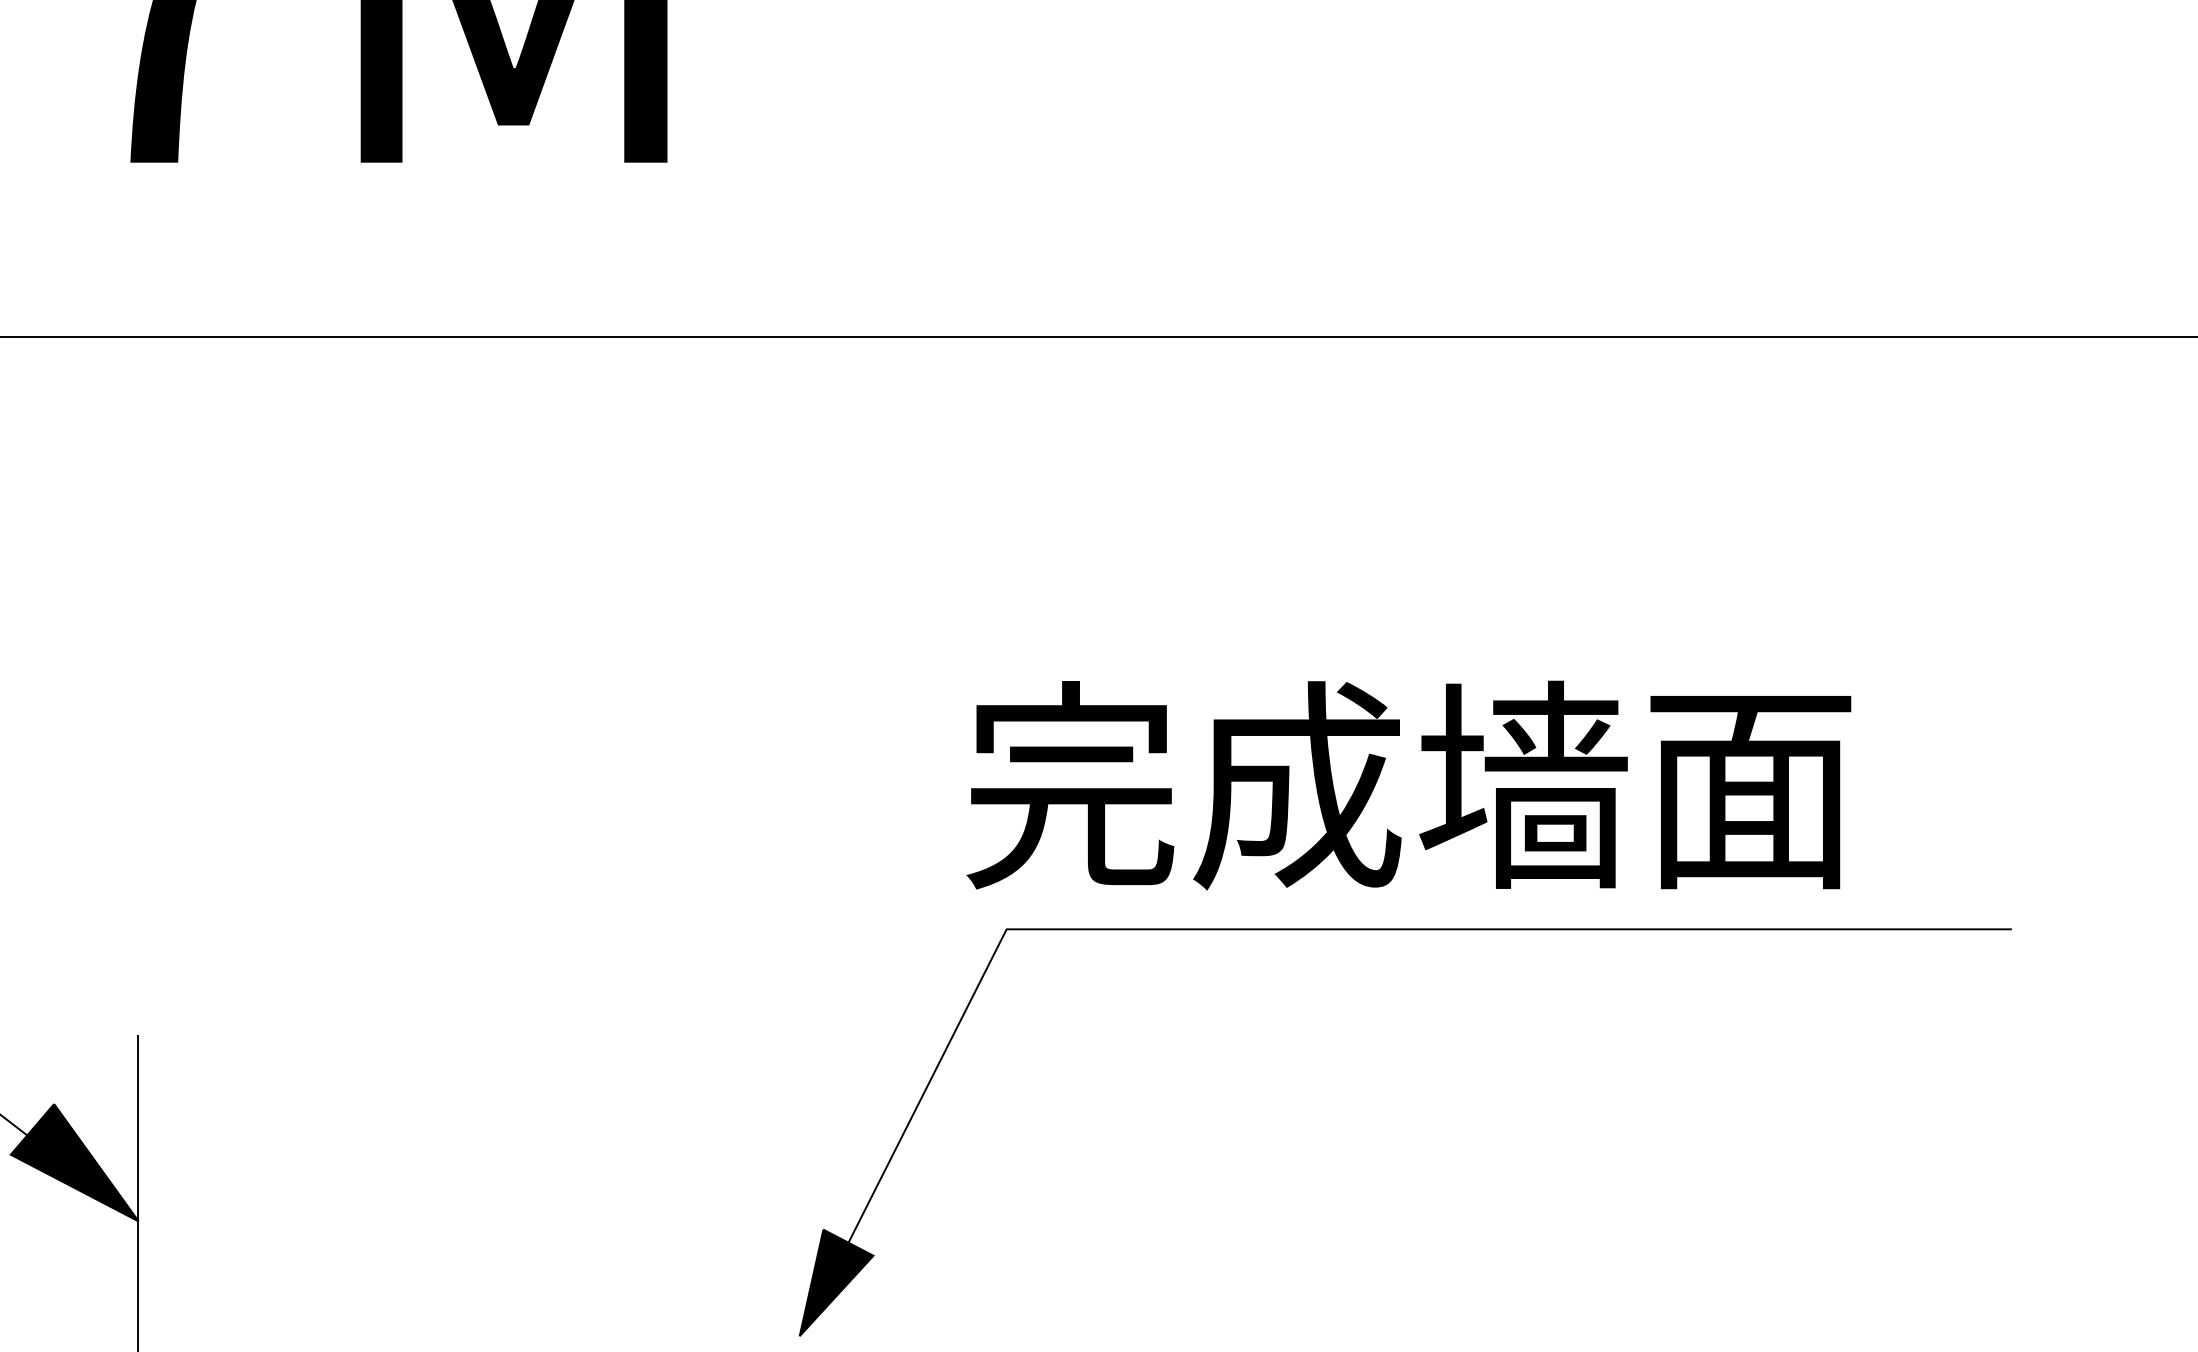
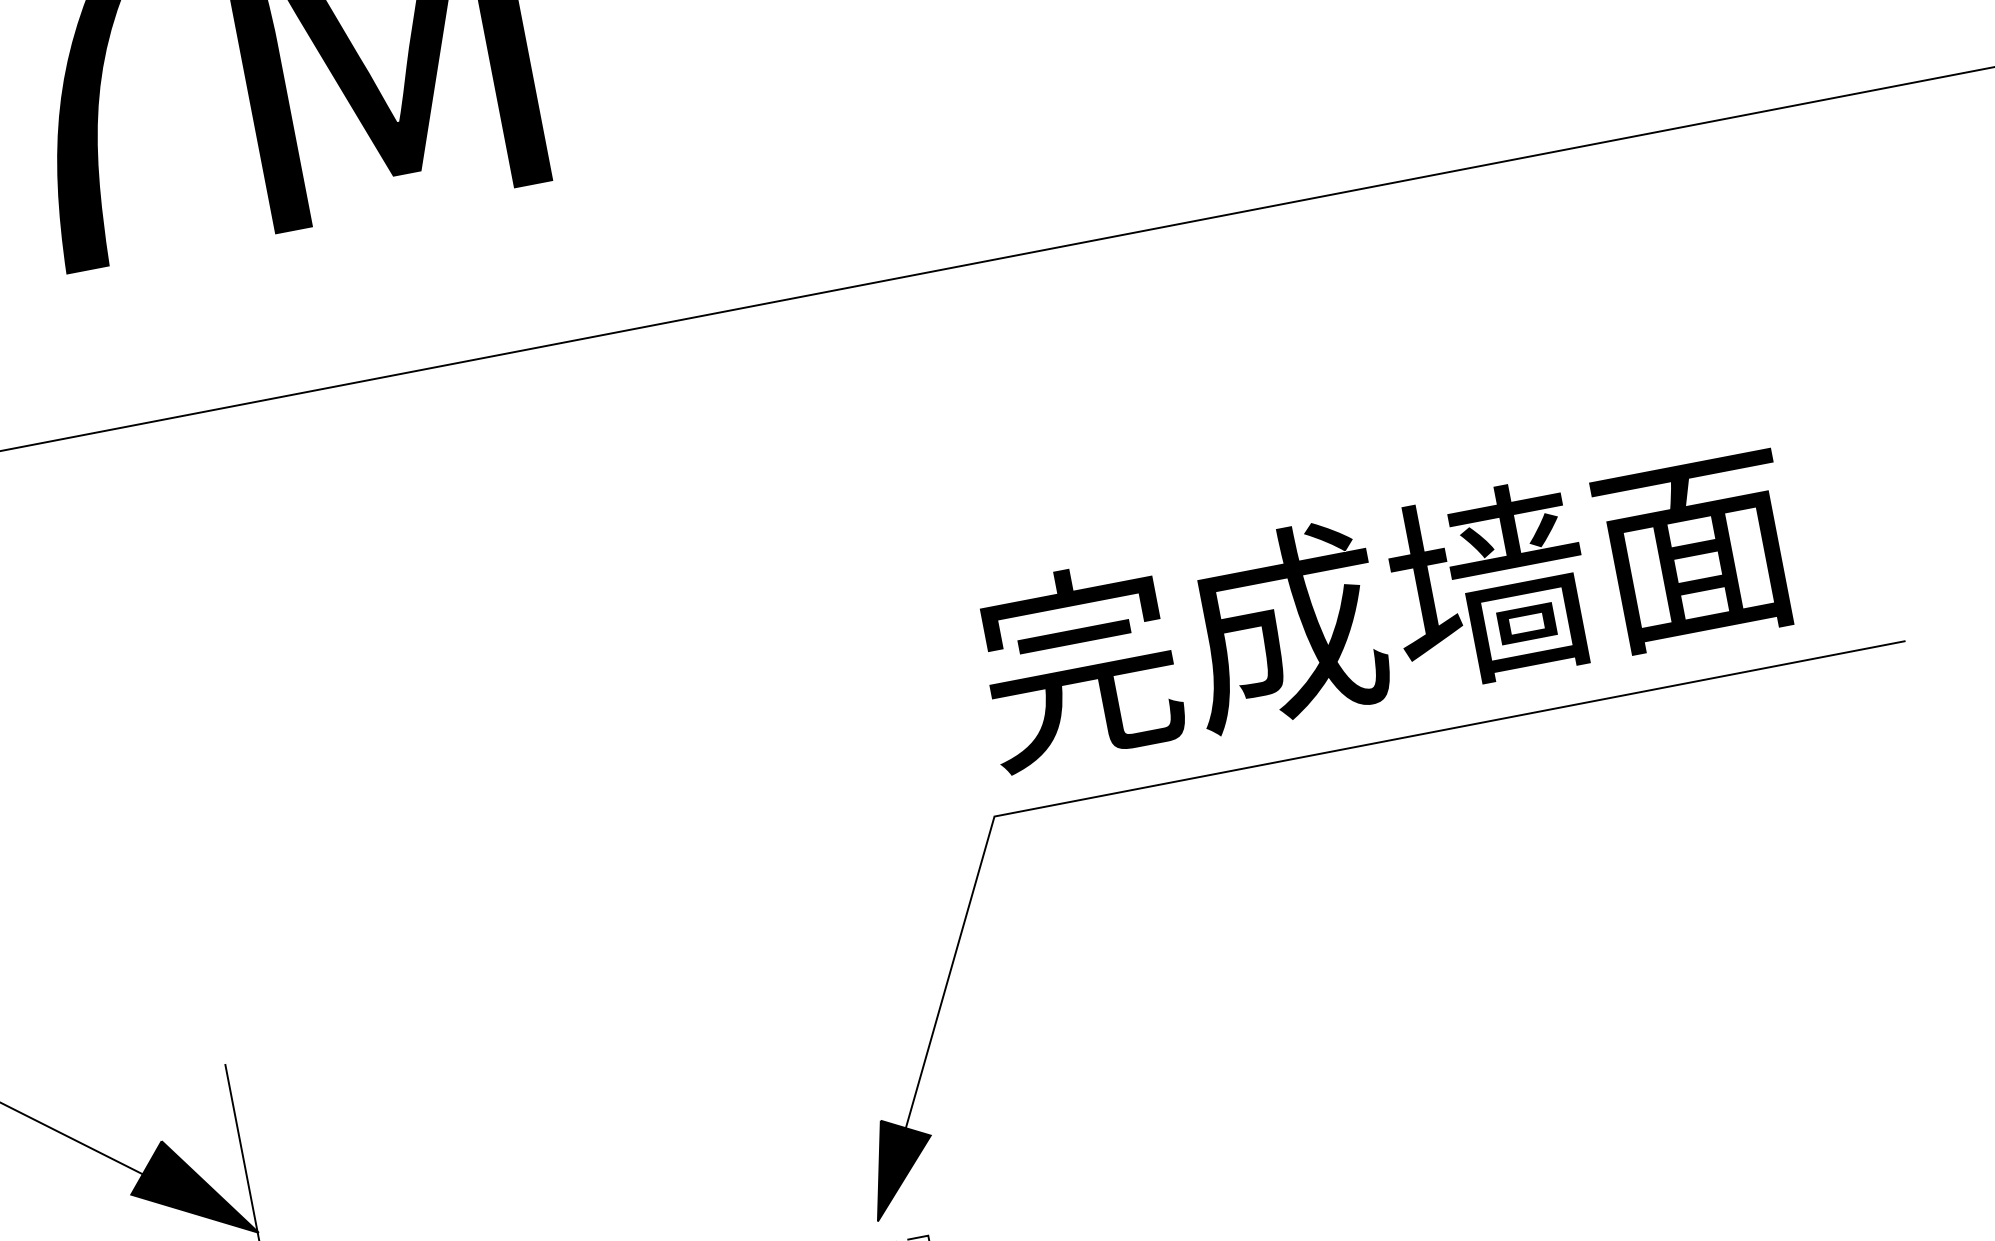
text: (1408, 785) -> (1385, 606), moved

